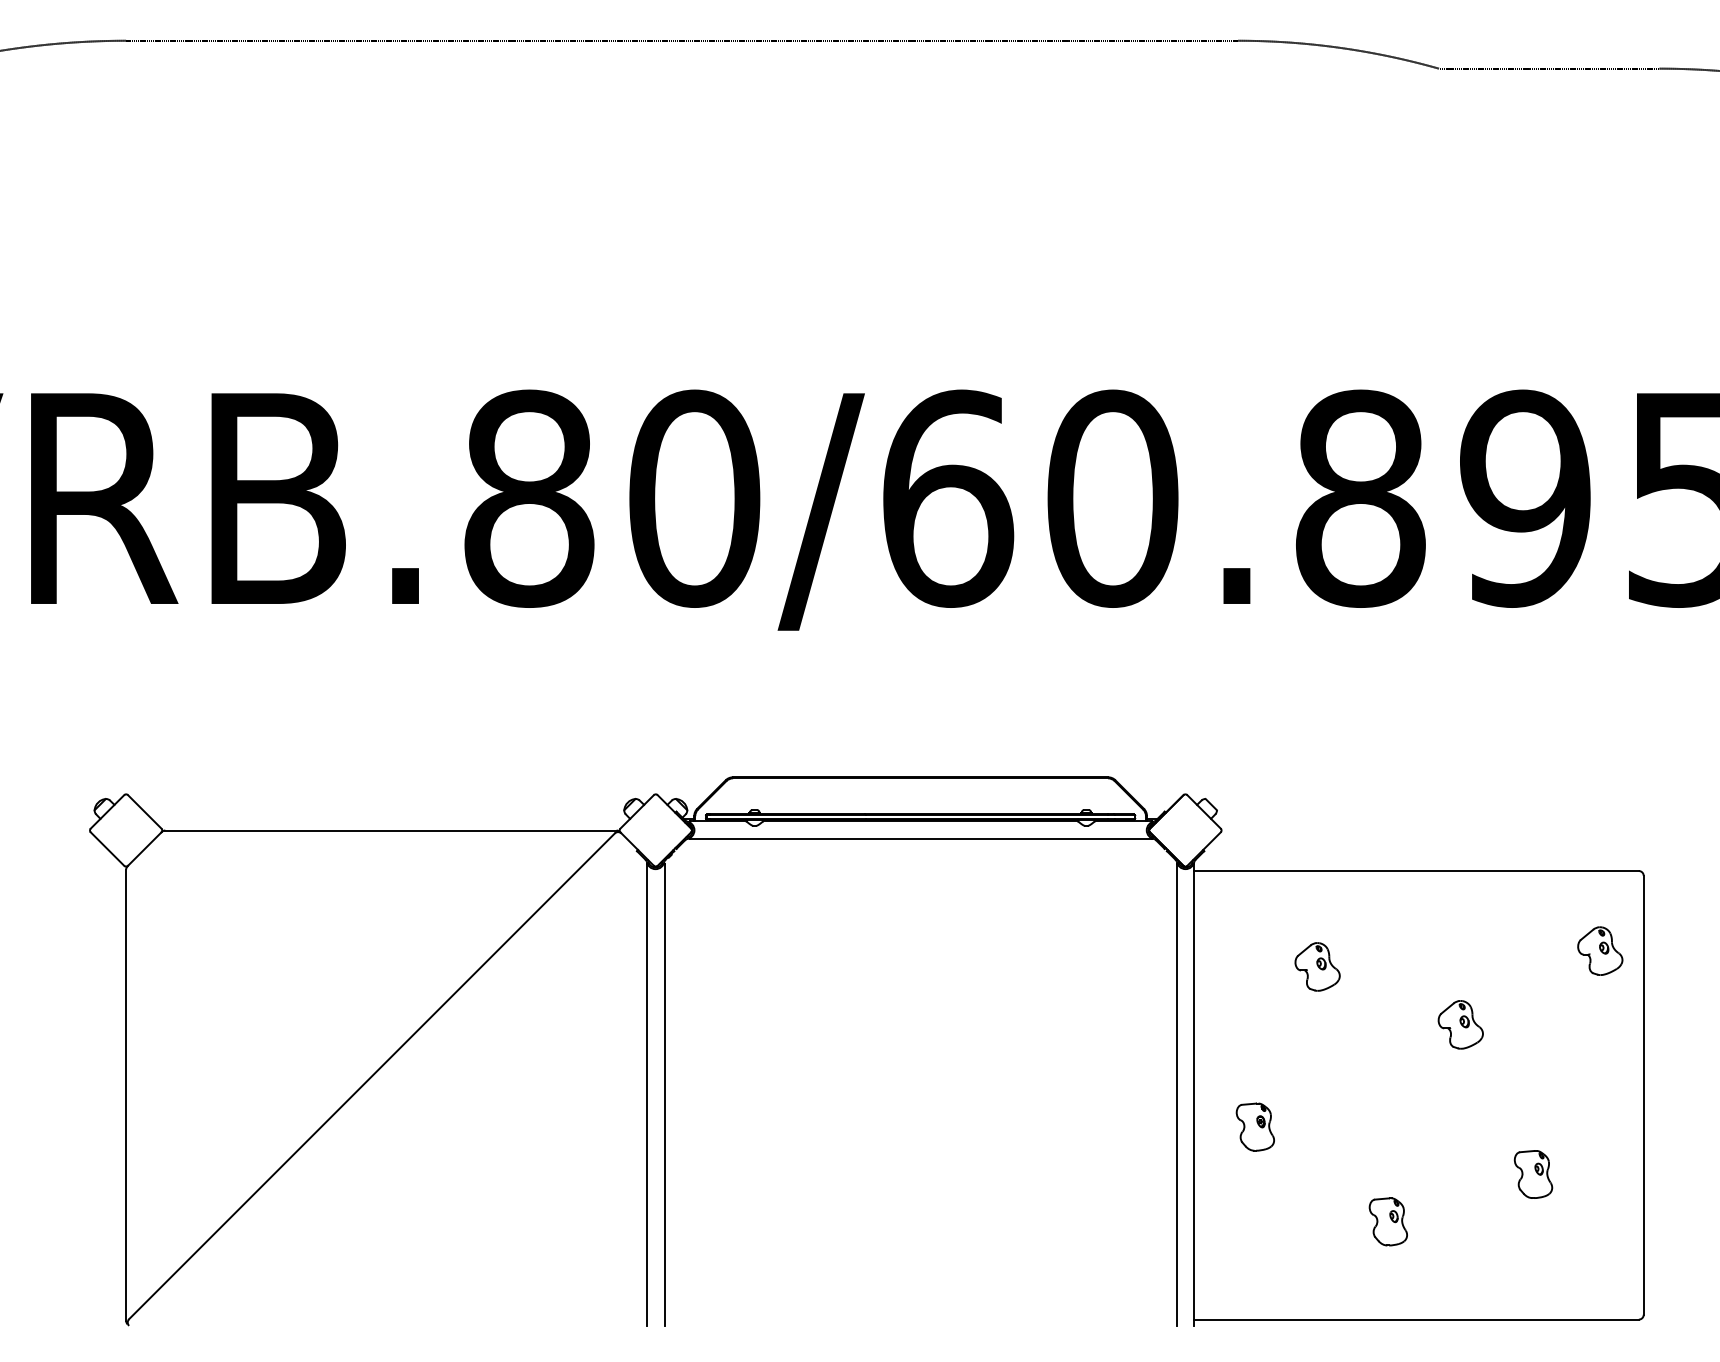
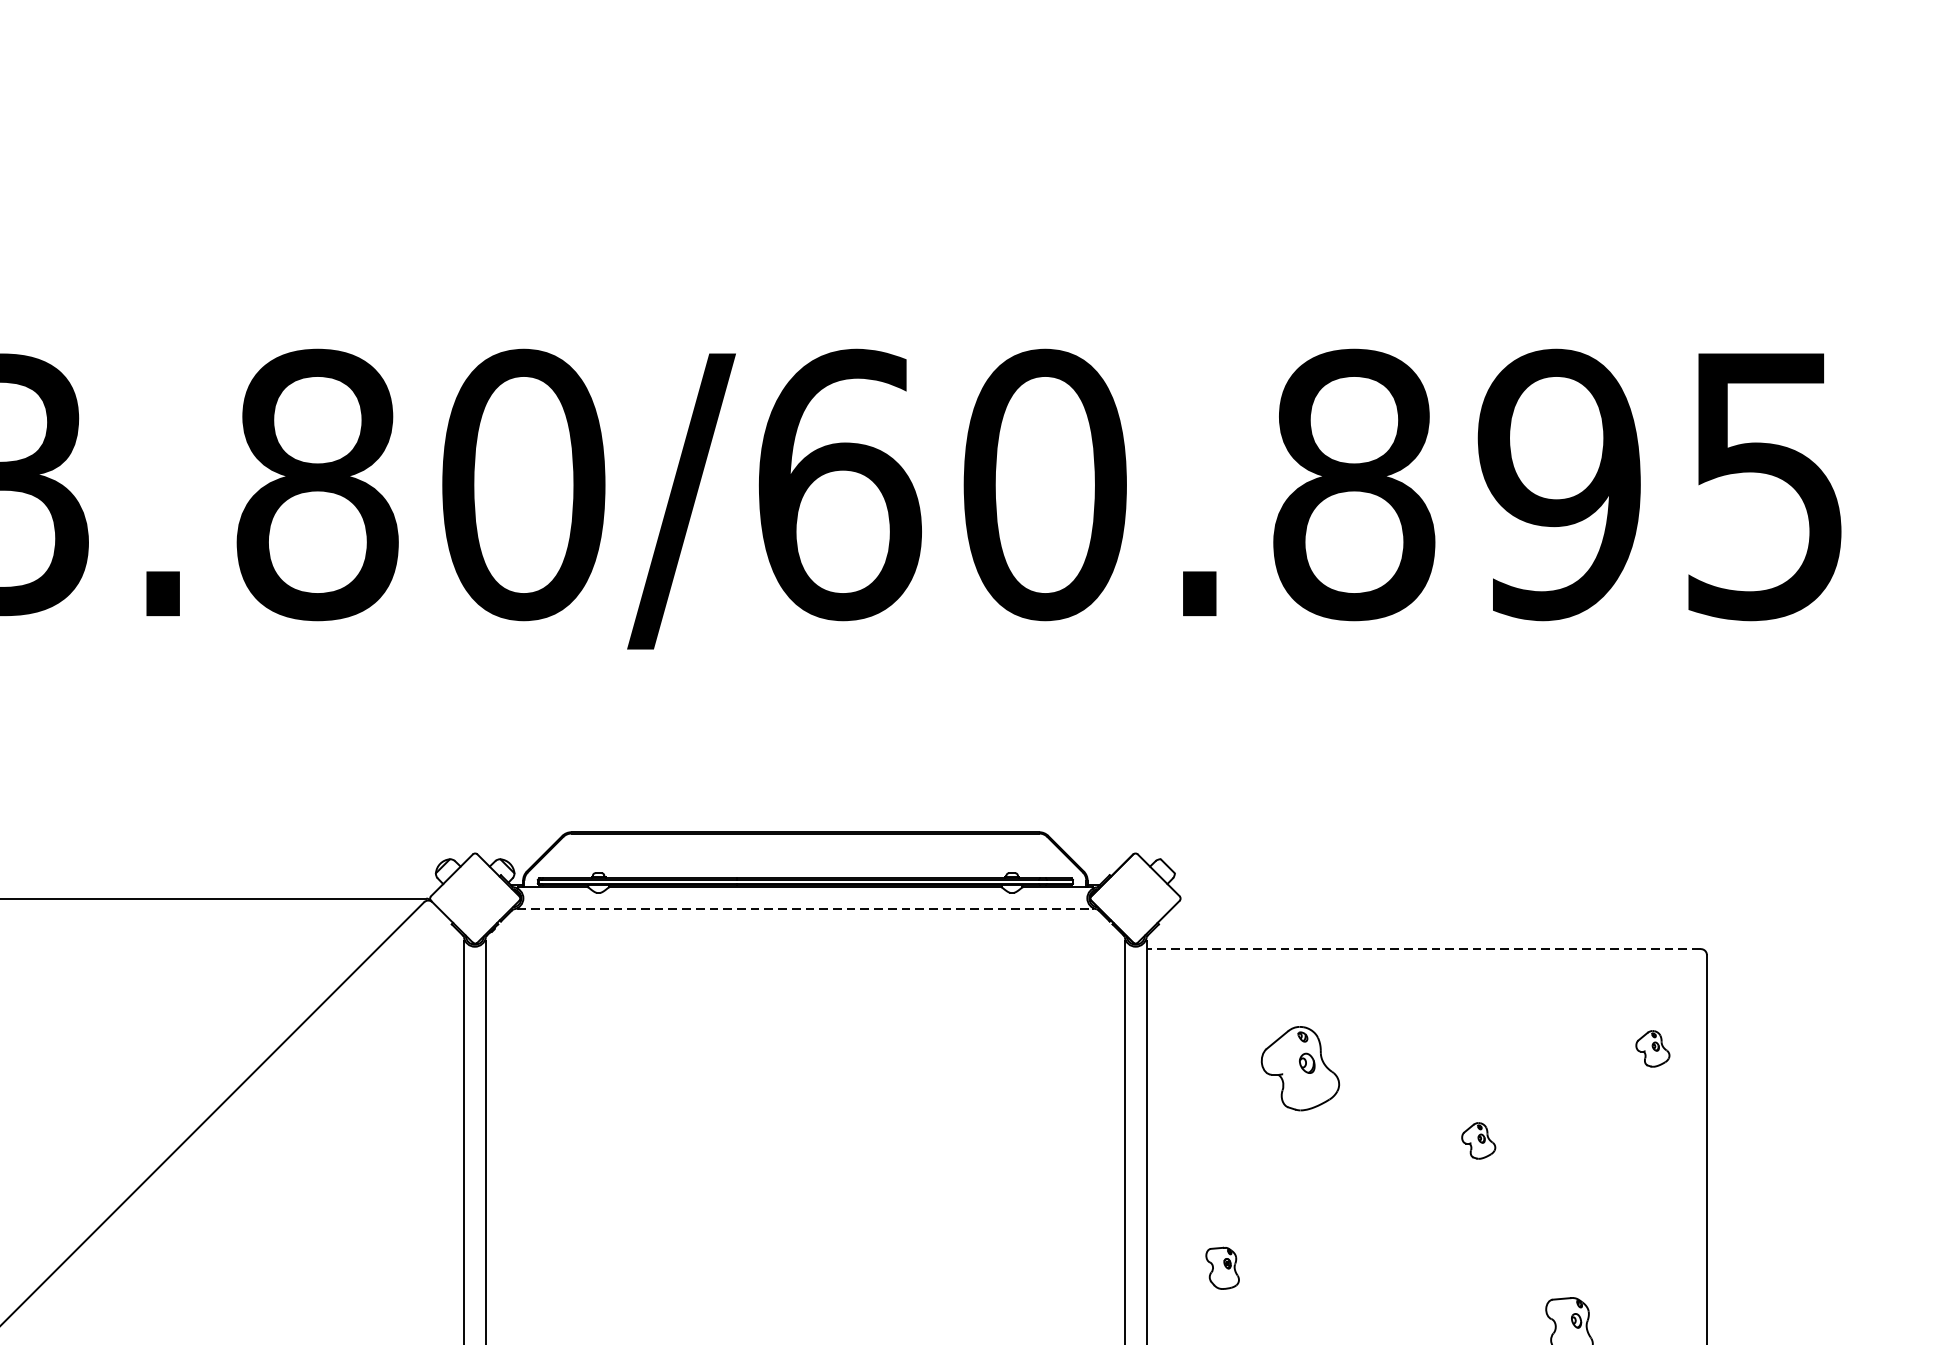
line: (920, 839) -> (805, 909), solid -> dashed
line: (1416, 871) -> (1423, 949), solid -> dashed
part: (1600, 950) -> (1653, 1048), size x0.6
part: (1317, 966) -> (1300, 1068), size x1.4
part: (1460, 1024) -> (1478, 1140), size x0.6
part: (1254, 1126) -> (1221, 1267), size x0.7

